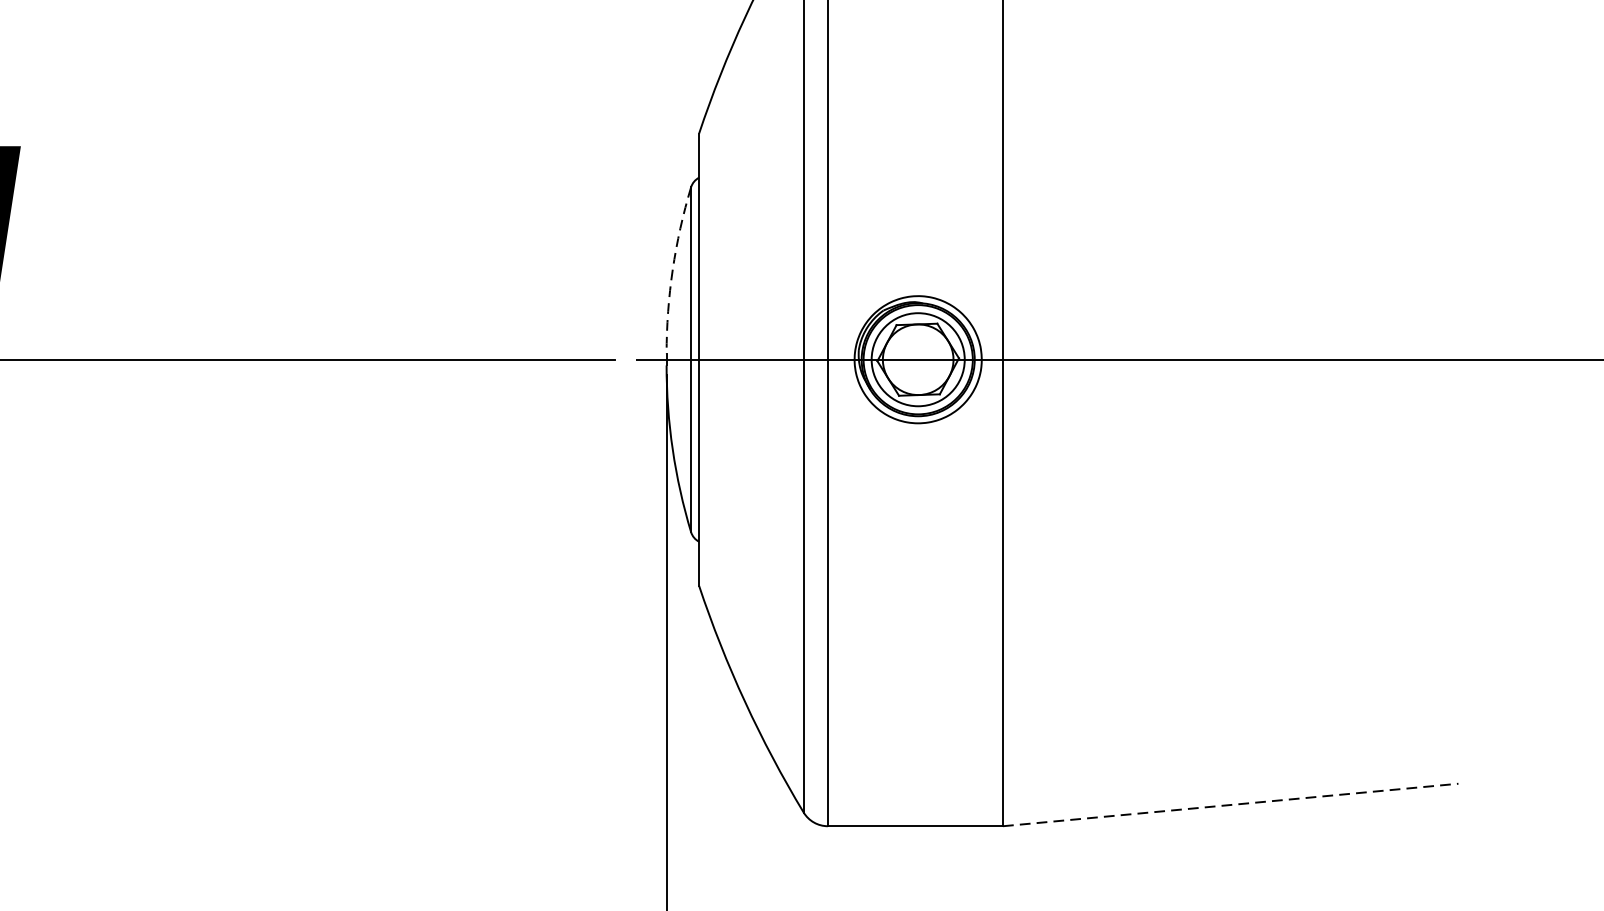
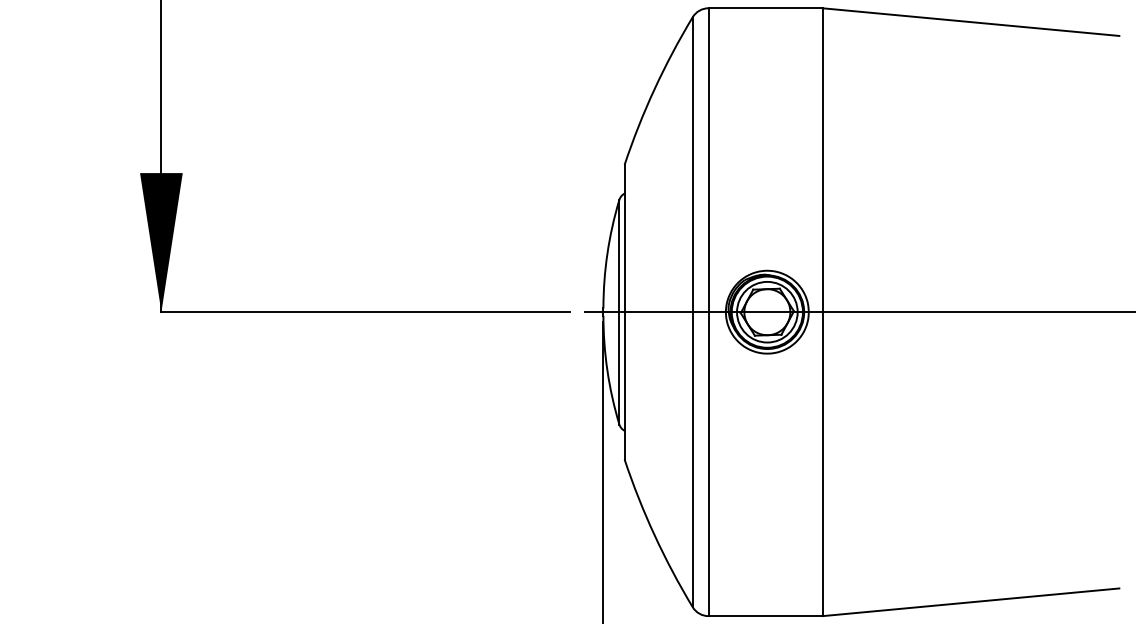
arc: (672, 269) -> (607, 253), dashed -> solid
line: (1231, 805) -> (971, 602), dashed -> solid

